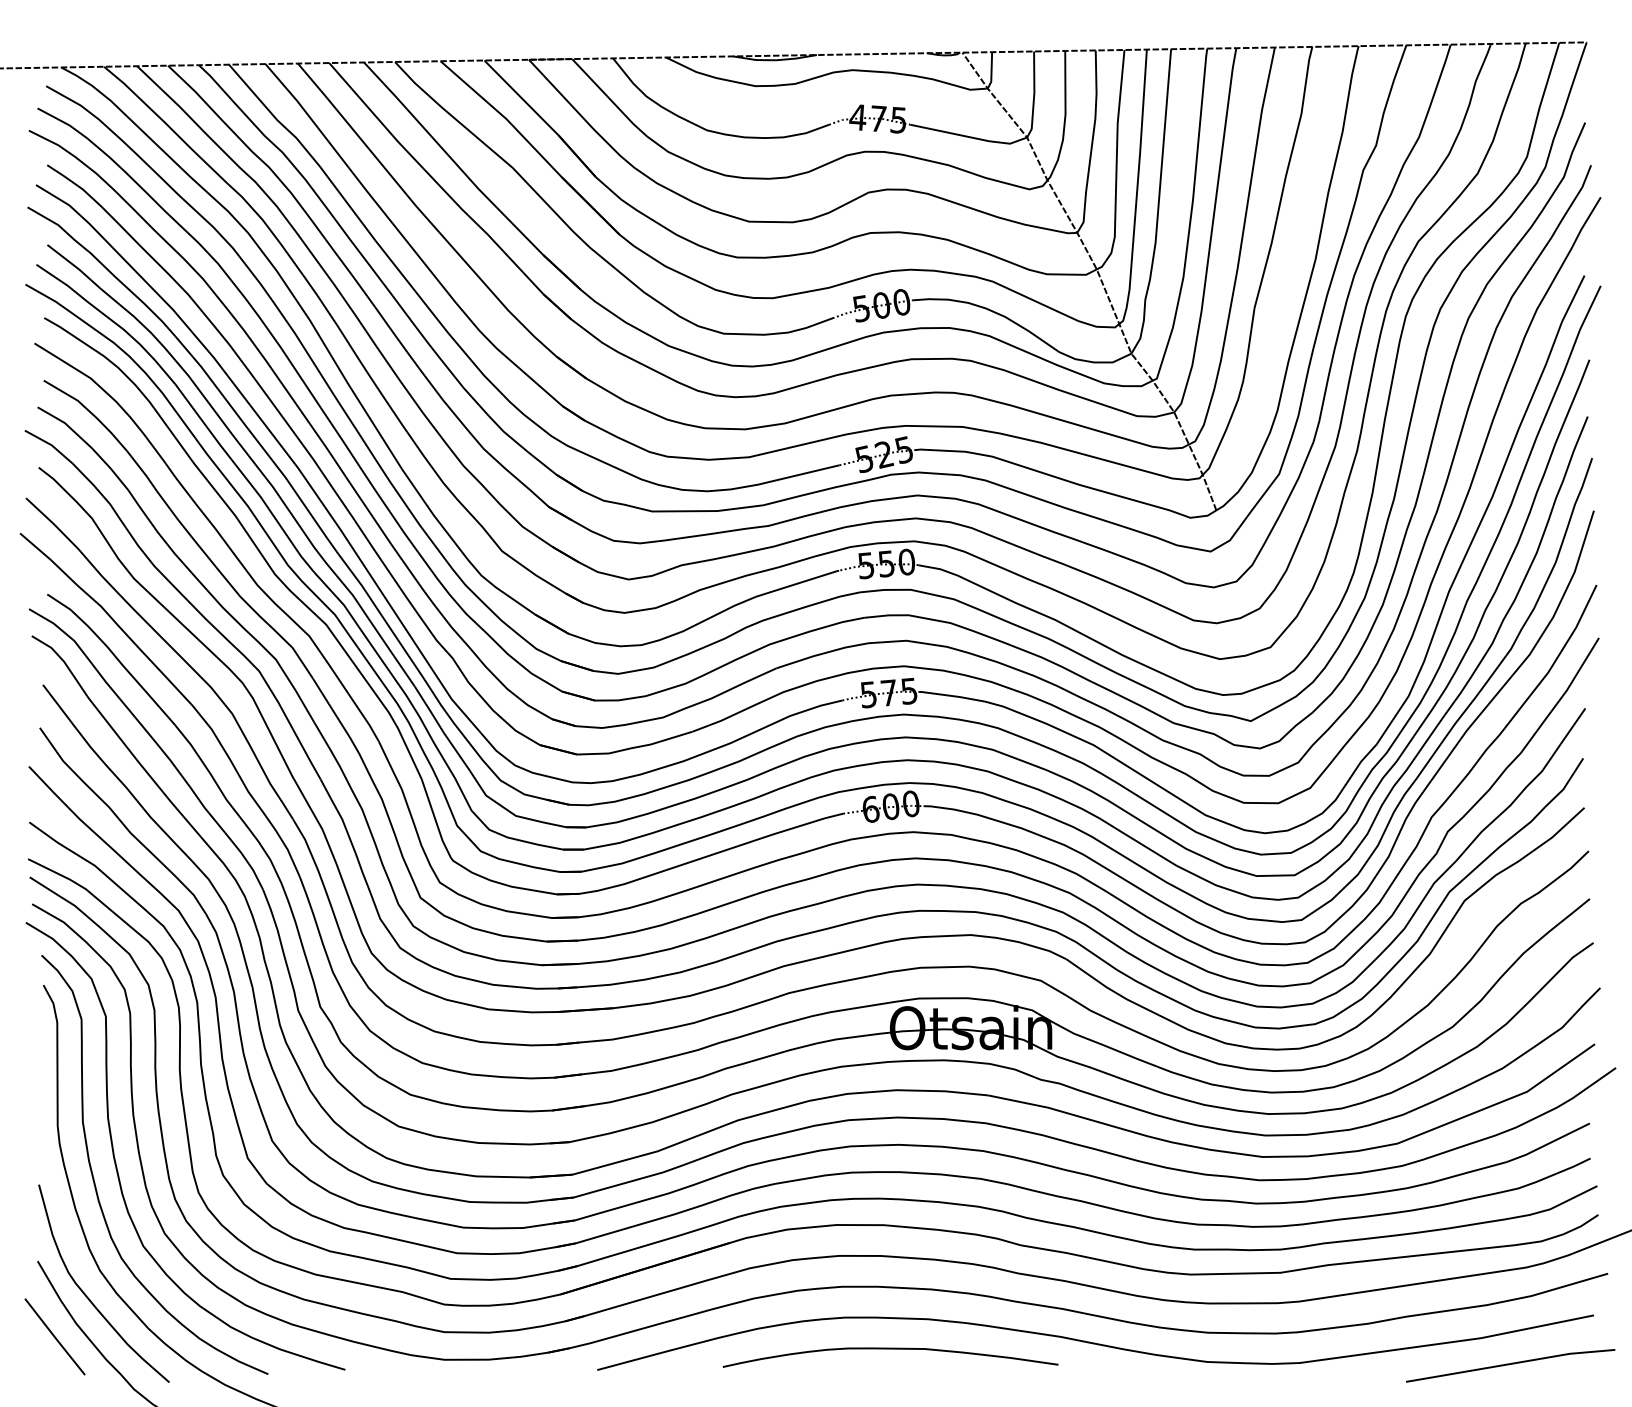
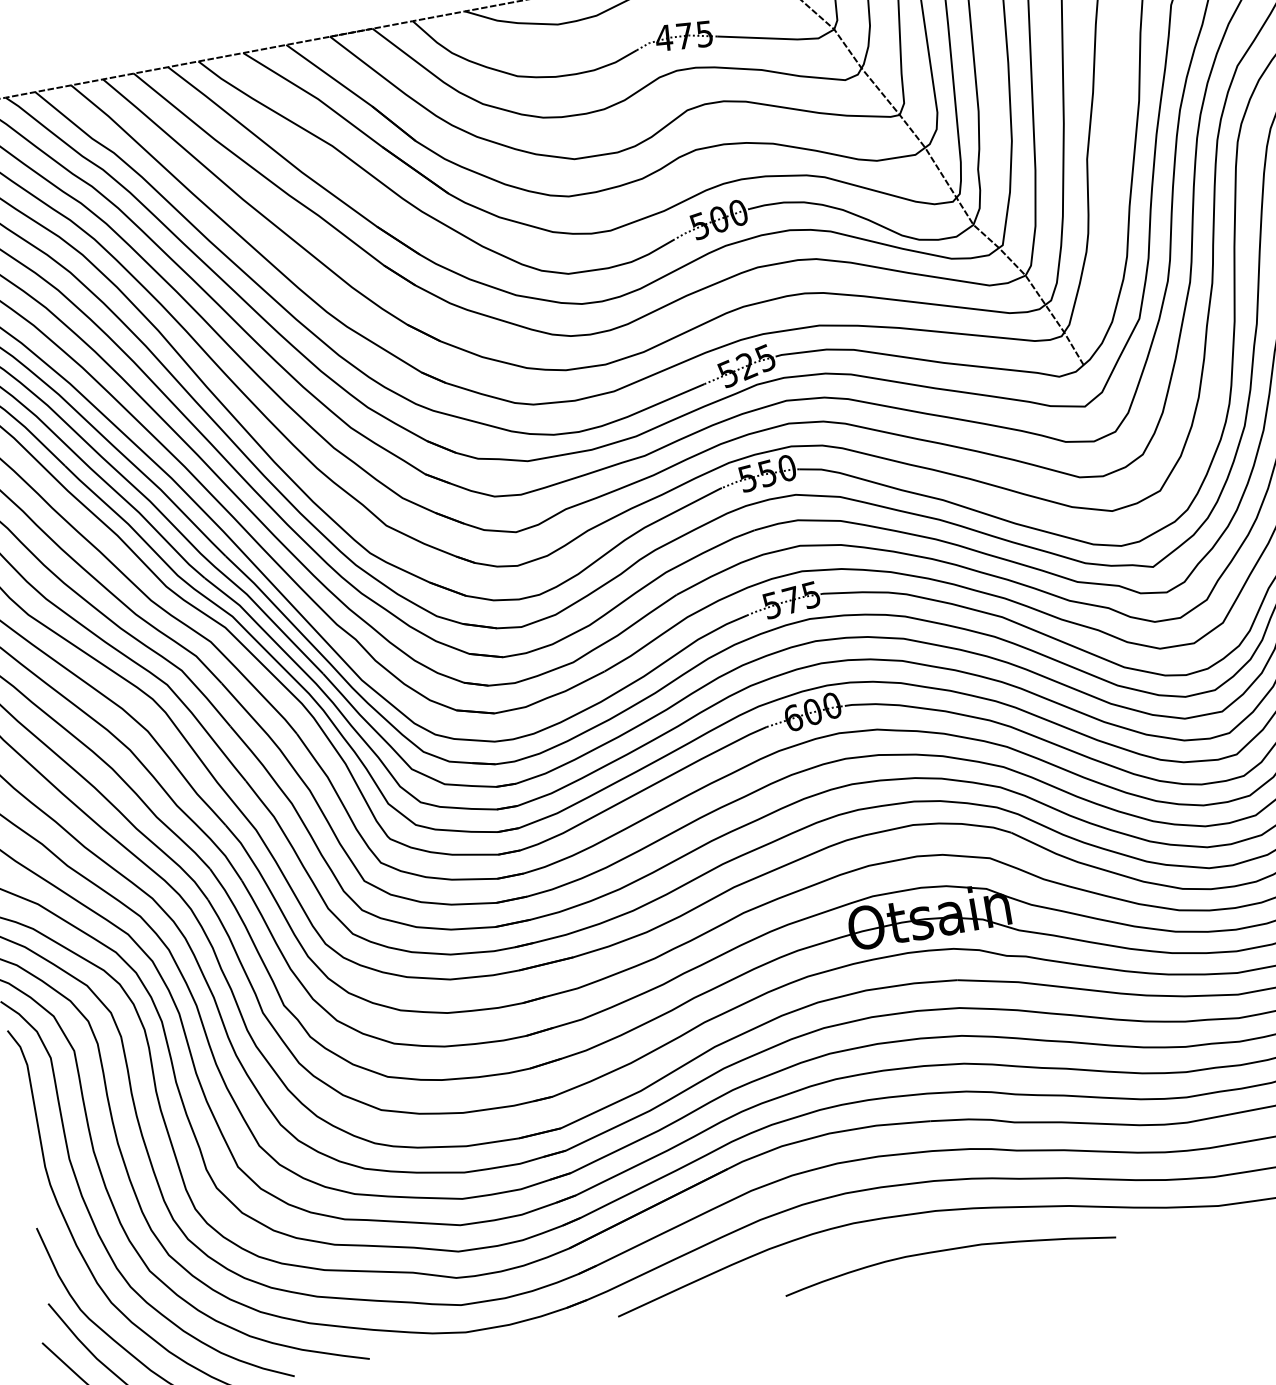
curve: (890, 1349) -> (948, 1250), moved

